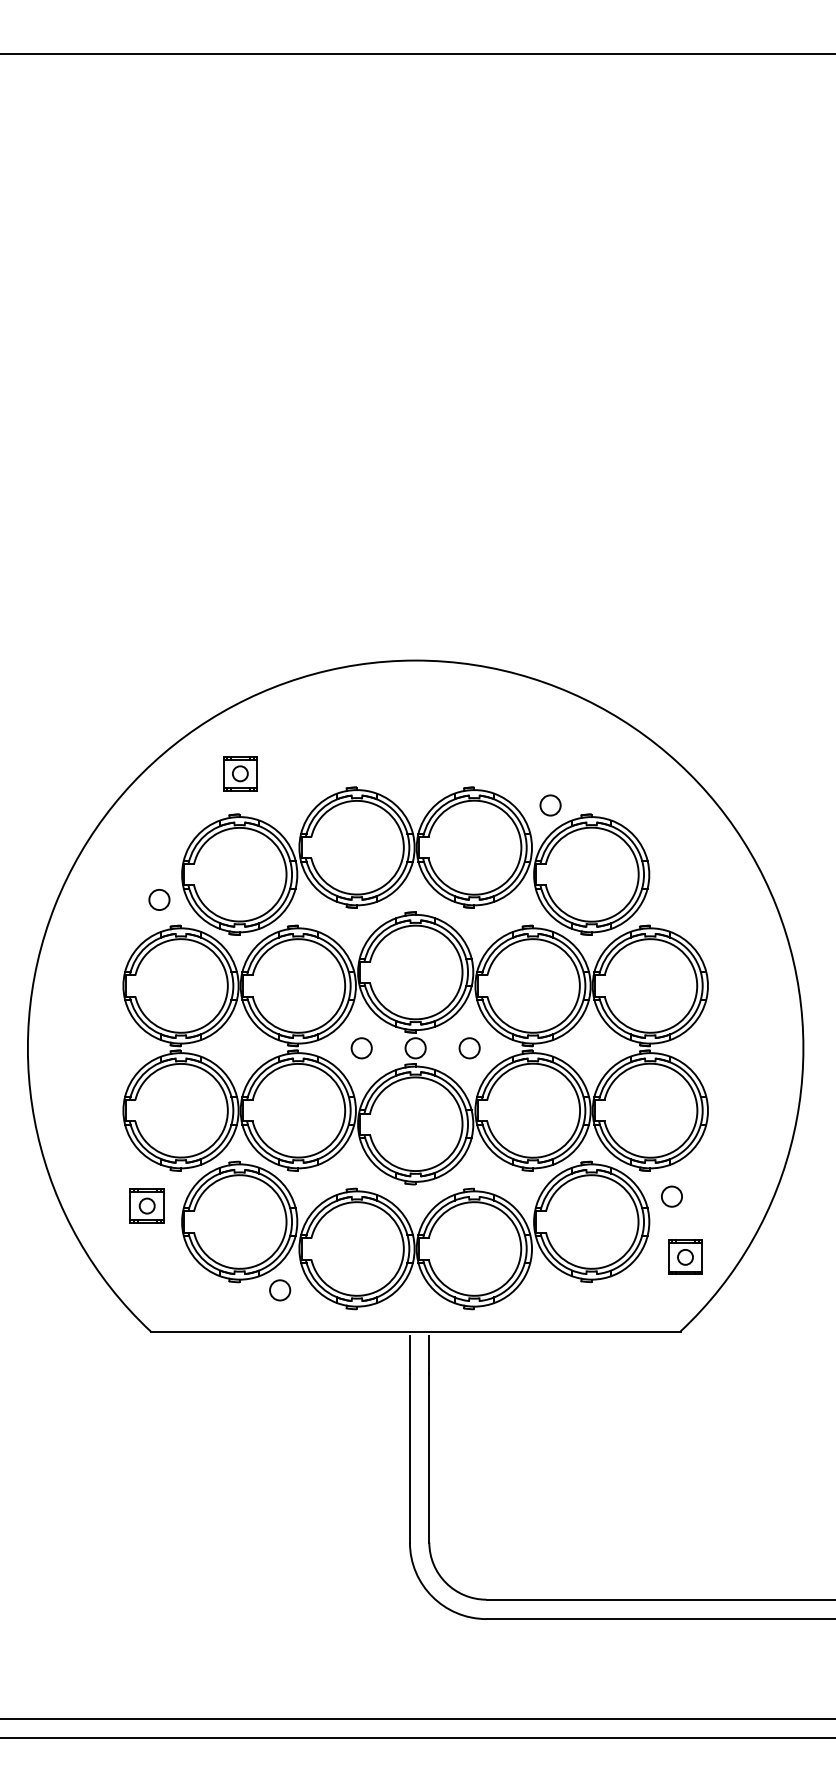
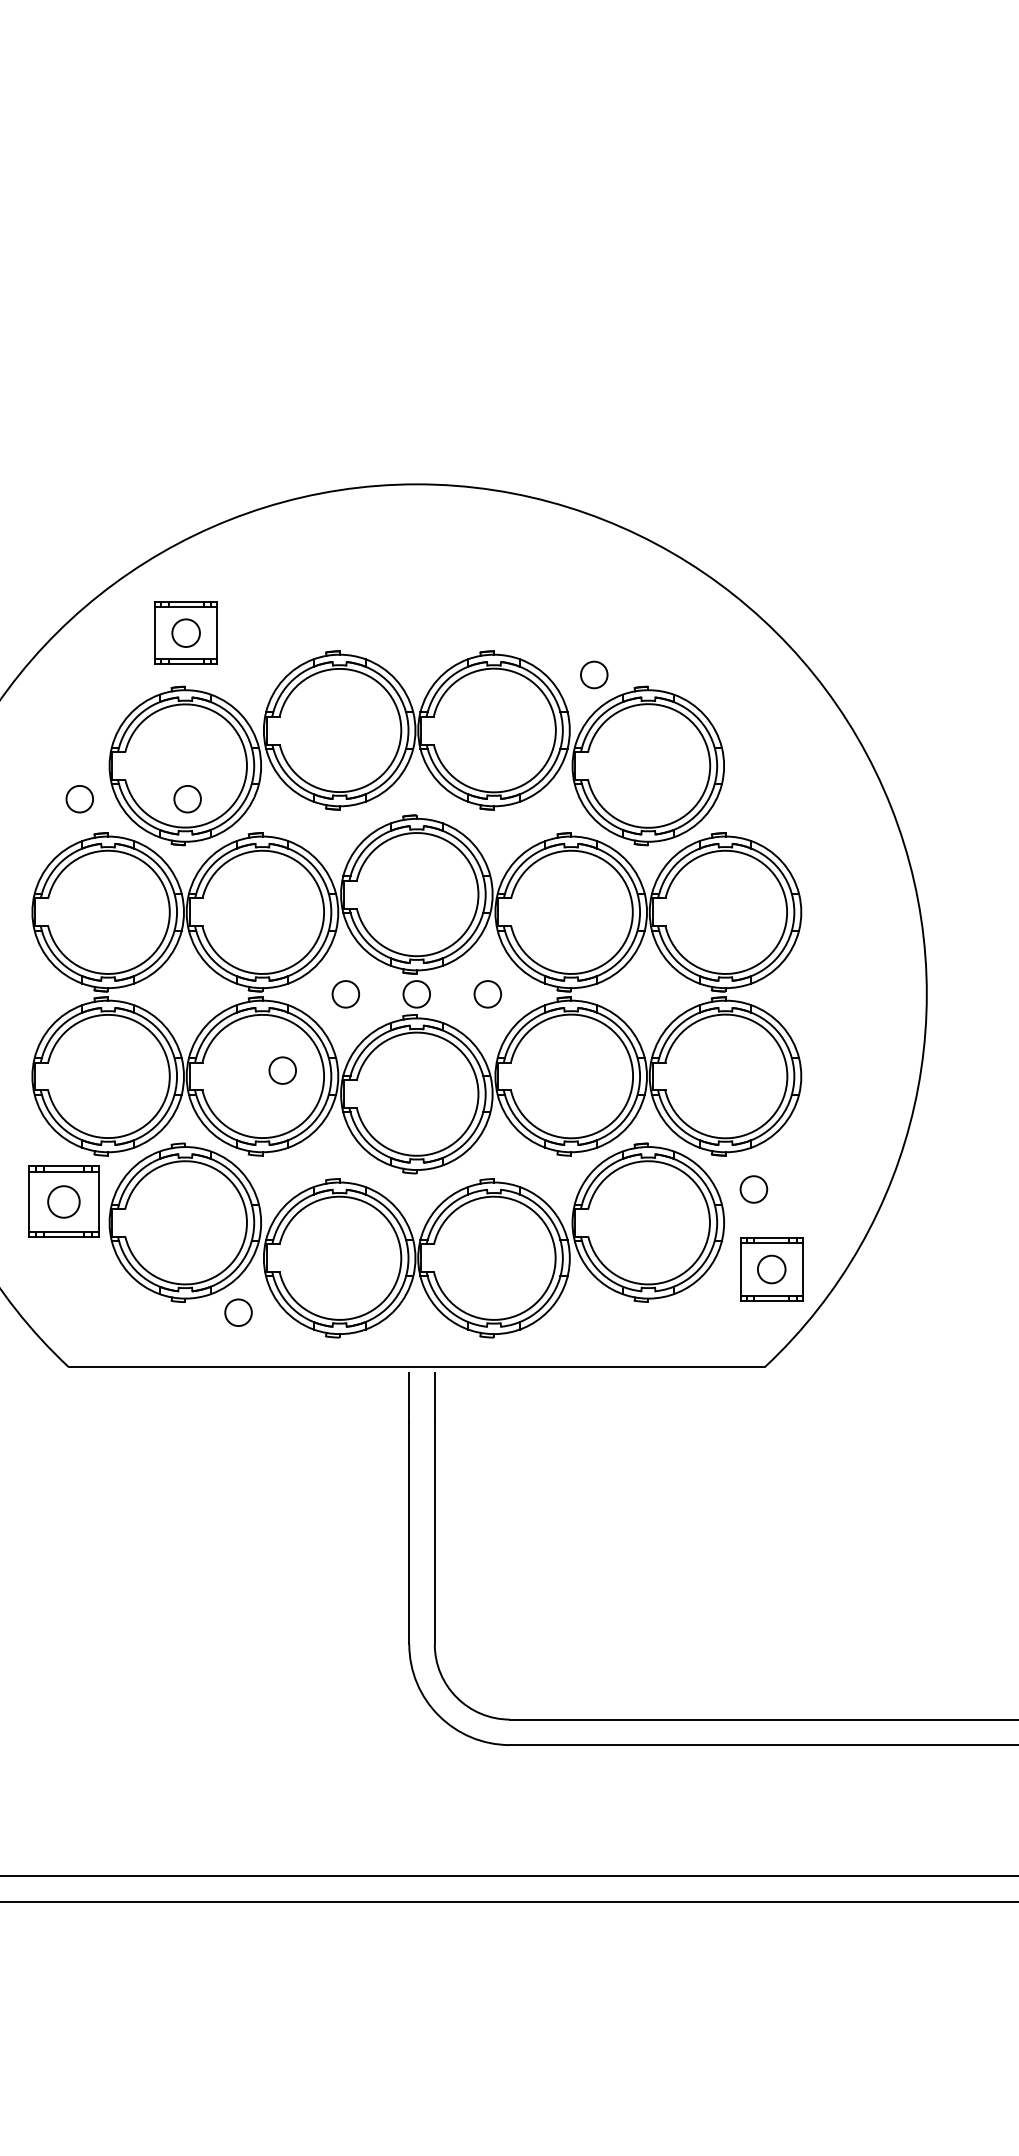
part: (240, 773) -> (186, 632), size x1.4
circle: (241, 899) -> (187, 798), added
circle: (313, 1106) -> (282, 1070), added
part: (146, 1205) -> (62, 1201), size x1.6
part: (685, 1256) -> (771, 1268), size x1.4

